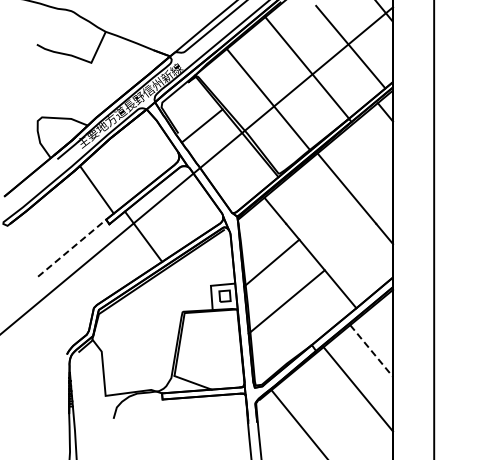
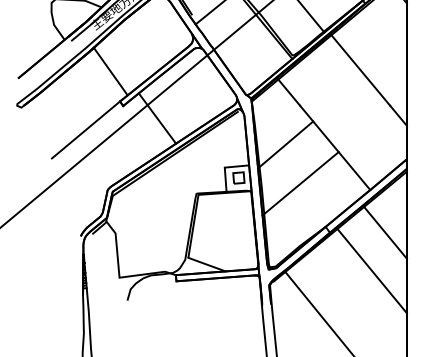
line: (72, 247) -> (86, 129), dashed -> solid
line: (371, 351) -> (385, 233), dashed -> solid

